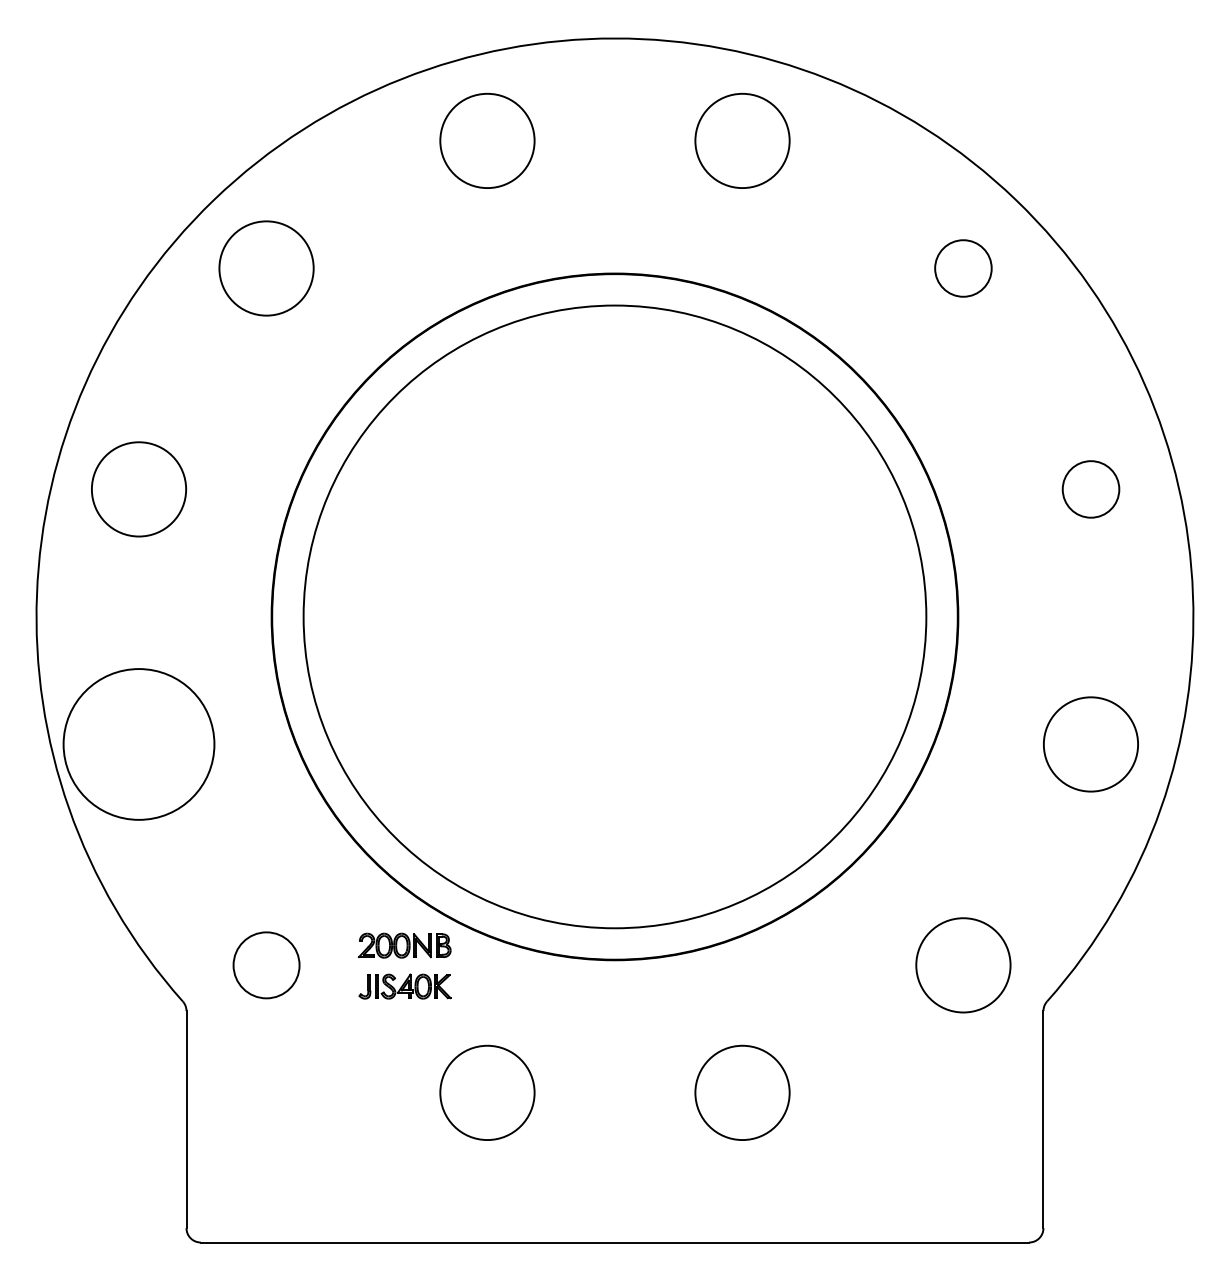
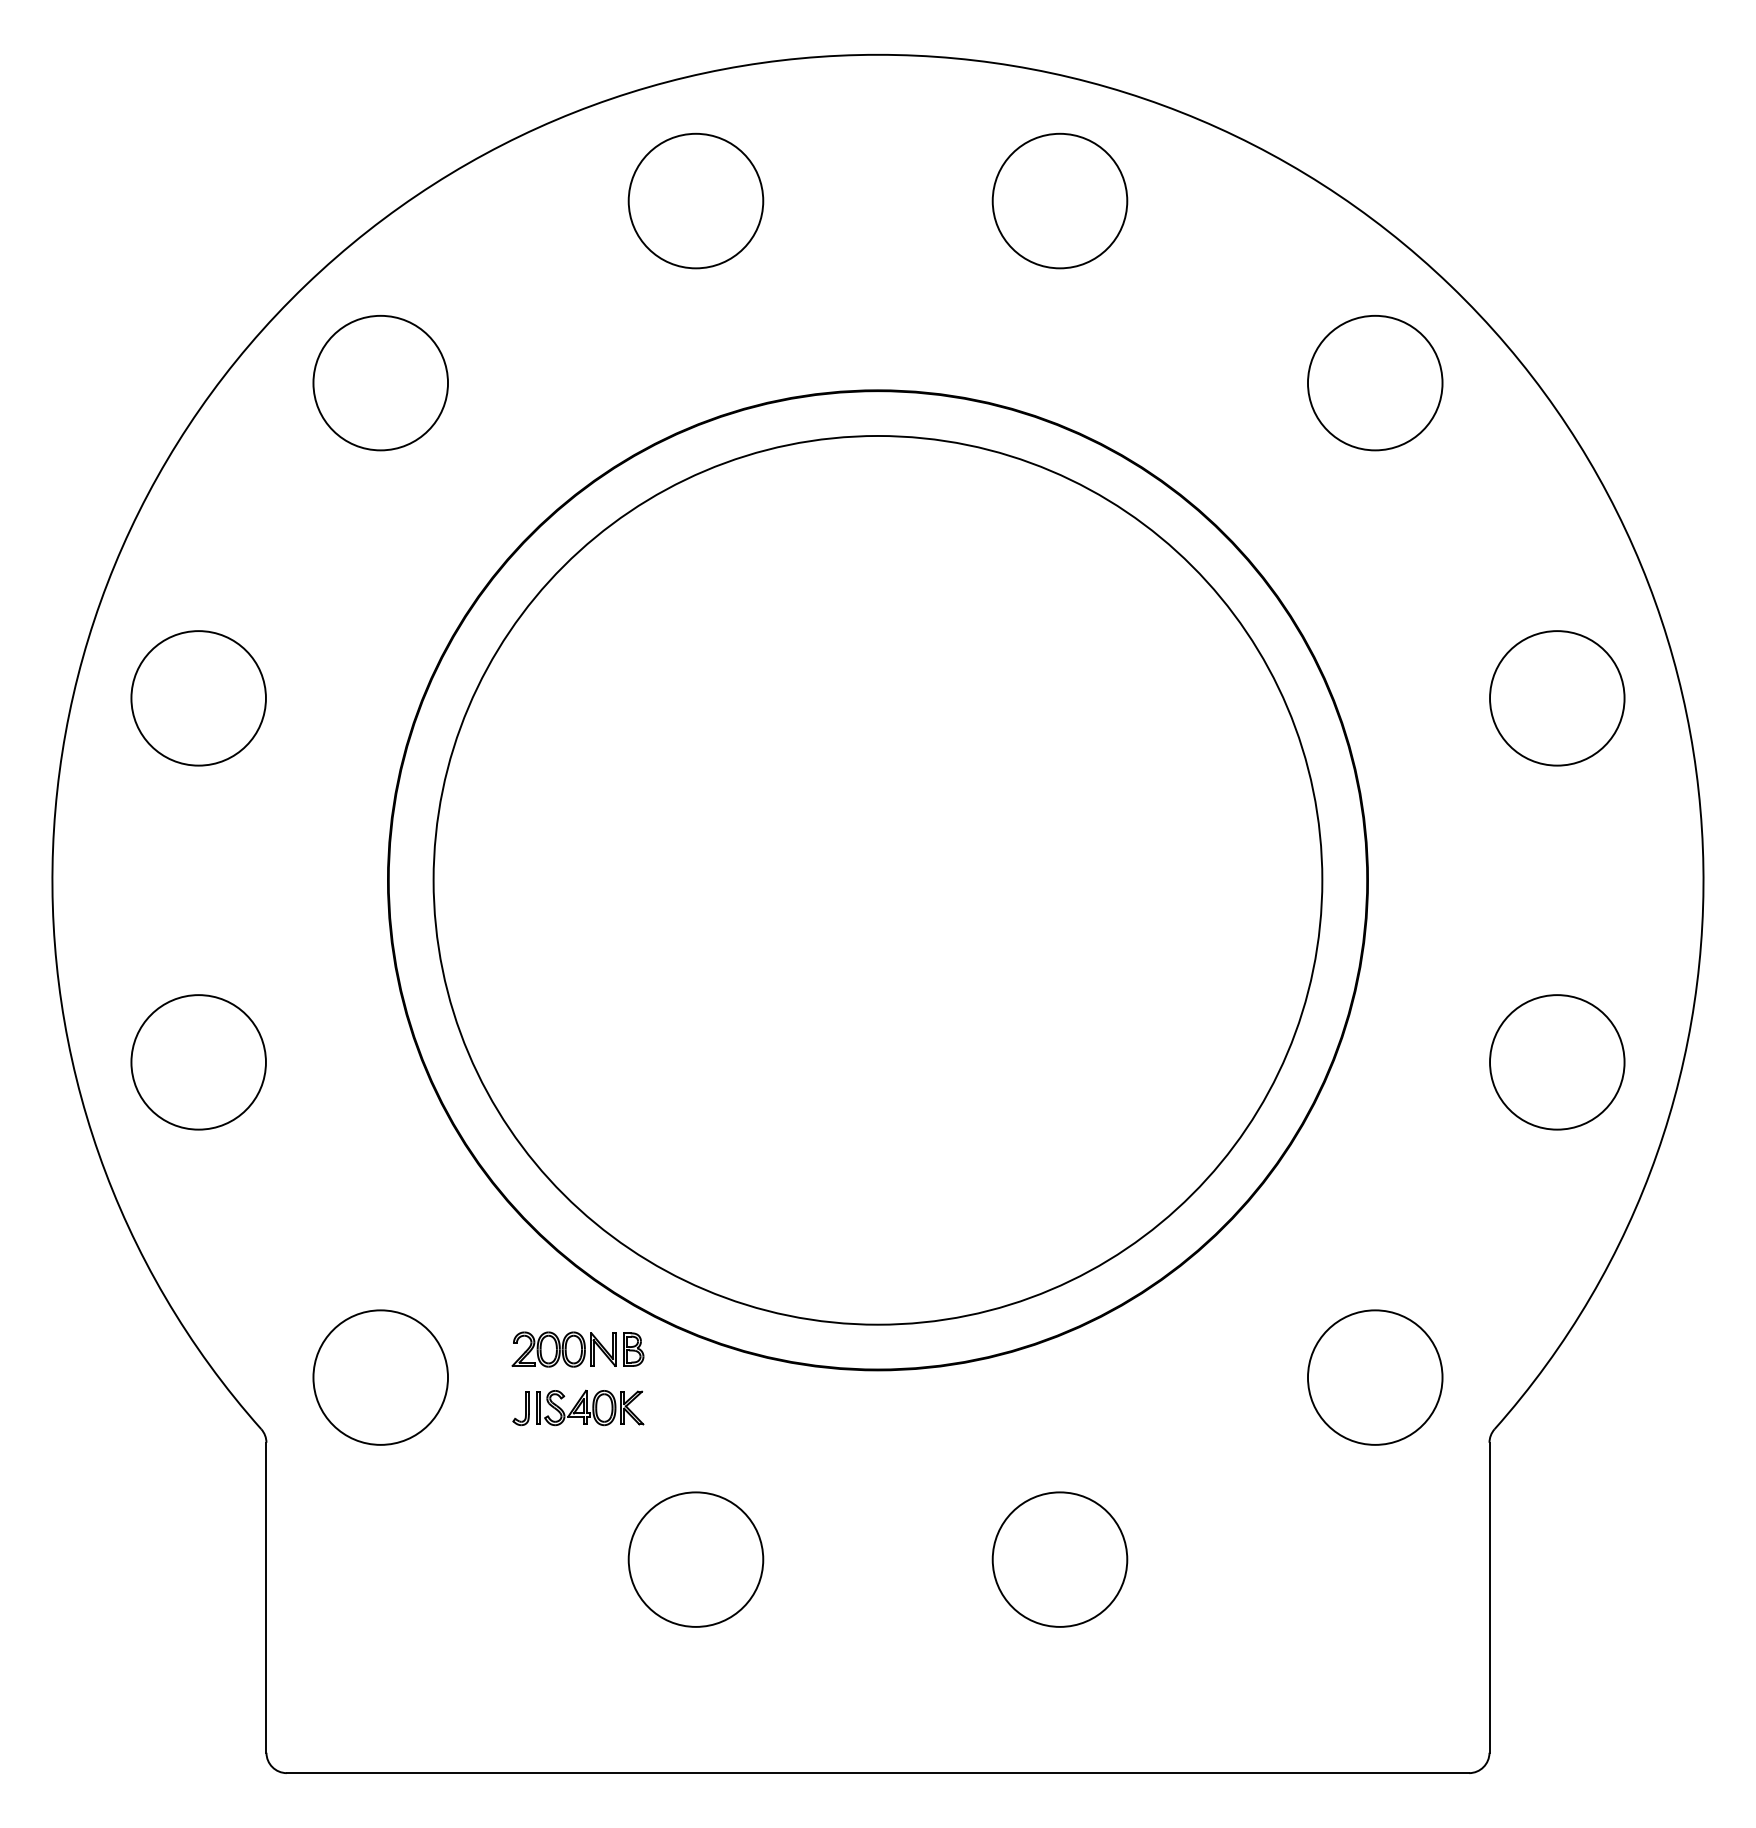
circle: (962, 268) -> (1374, 382), size x1.67
circle: (1091, 489) -> (1557, 698), size x1.67
circle: (138, 744) -> (198, 1062), size x0.62
circle: (266, 965) -> (380, 1377), size x1.43

